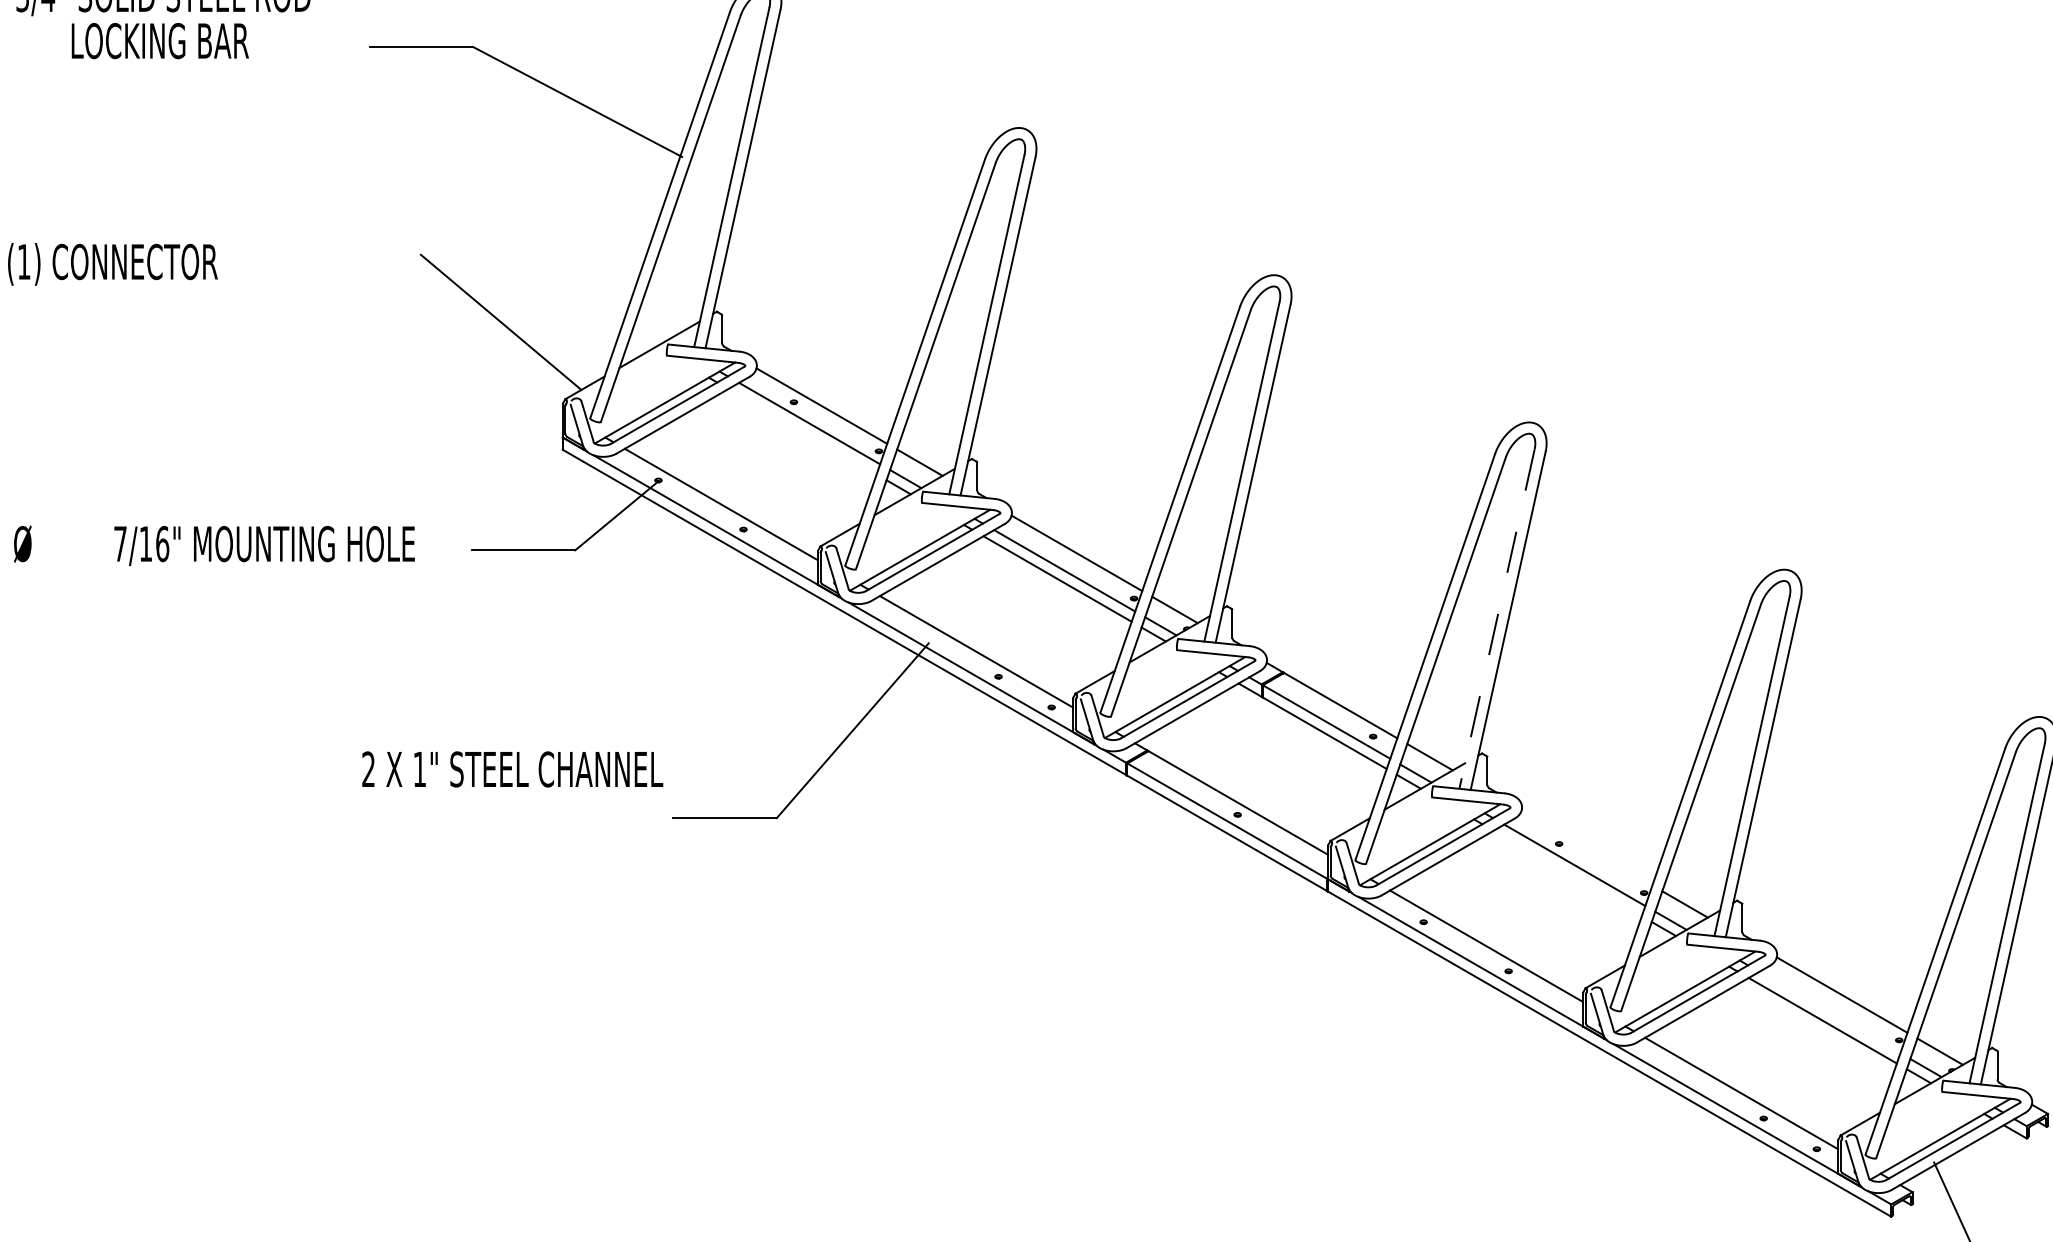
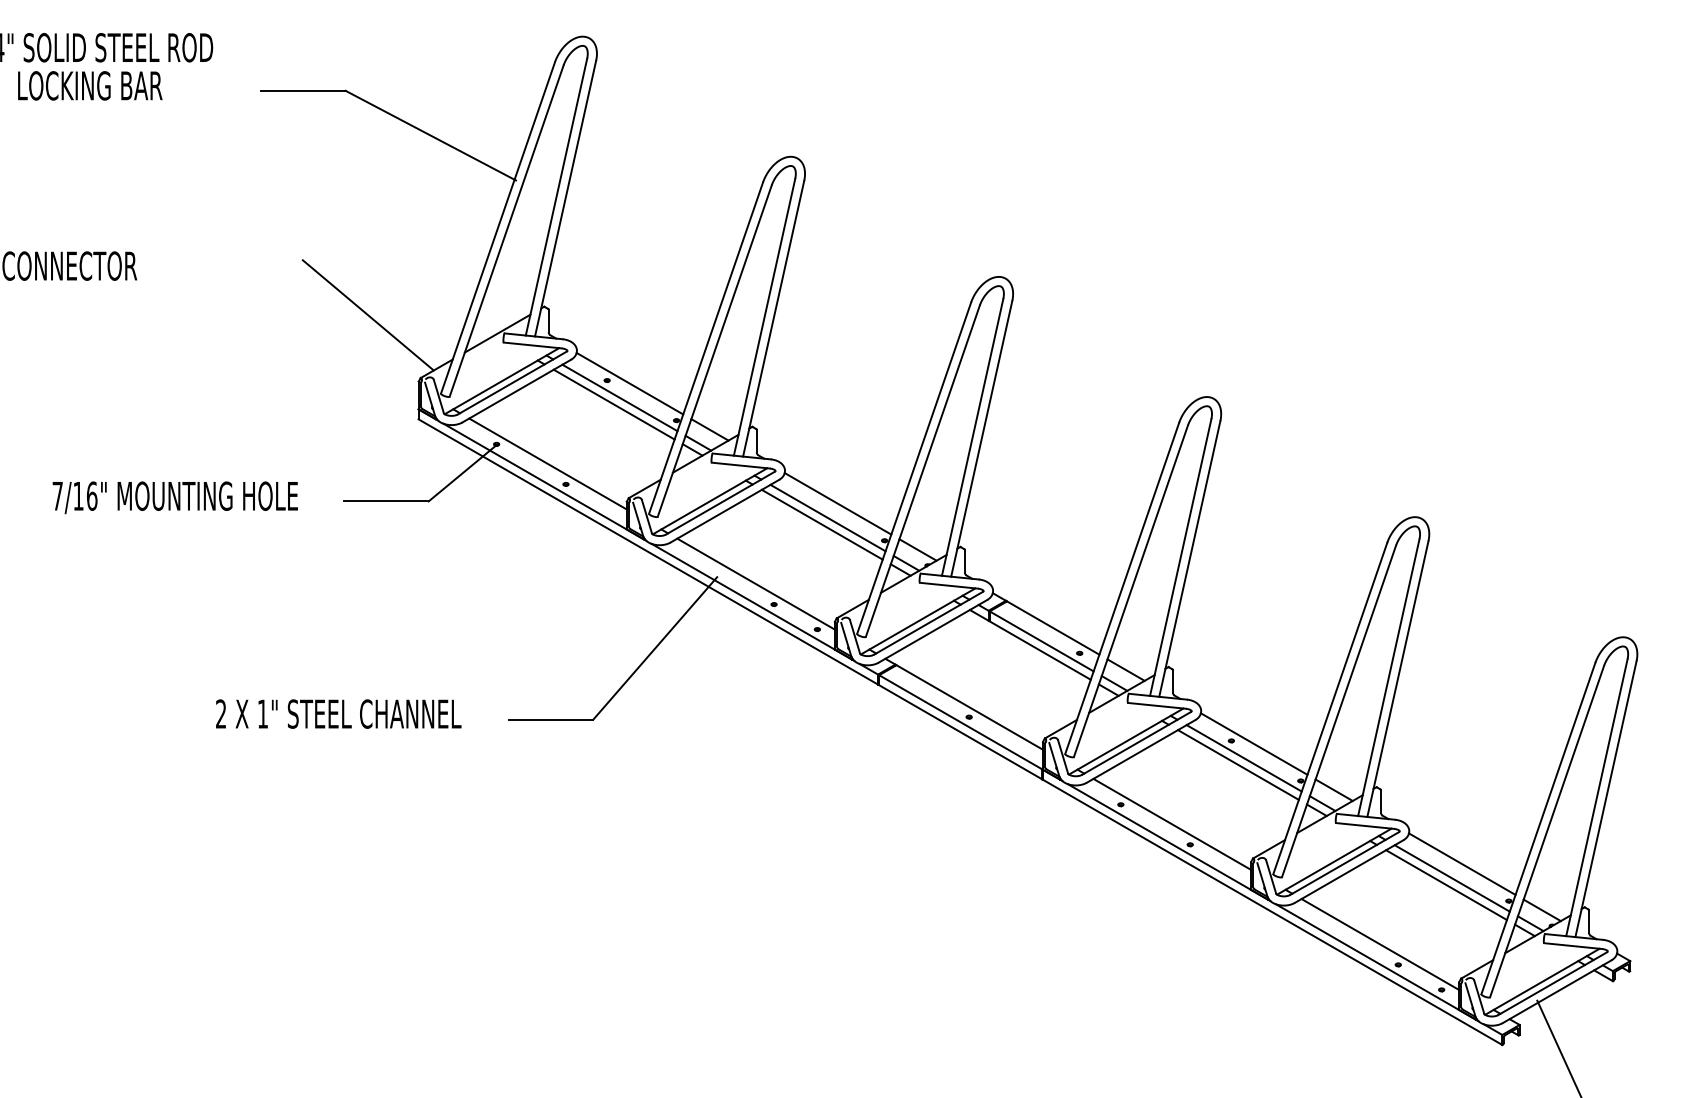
line: (801, 431) -> (613, 404), added
line: (1496, 619) -> (1180, 557), dashed -> solid
text: (512, 768) -> (338, 713), moved
line: (1586, 847) -> (1253, 743), added
line: (1567, 872) -> (1238, 764), added
line: (1828, 1012) -> (1451, 878), added

